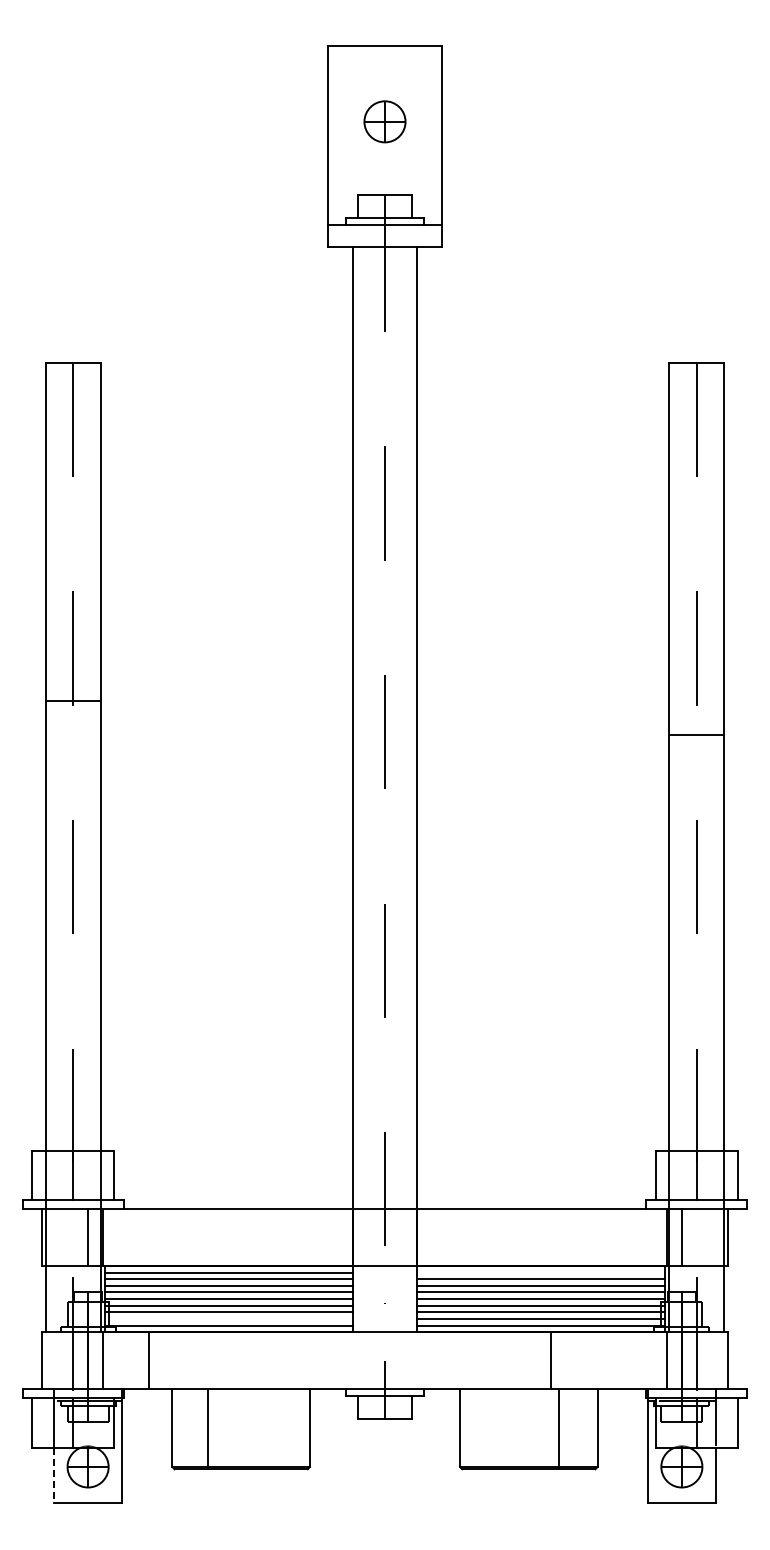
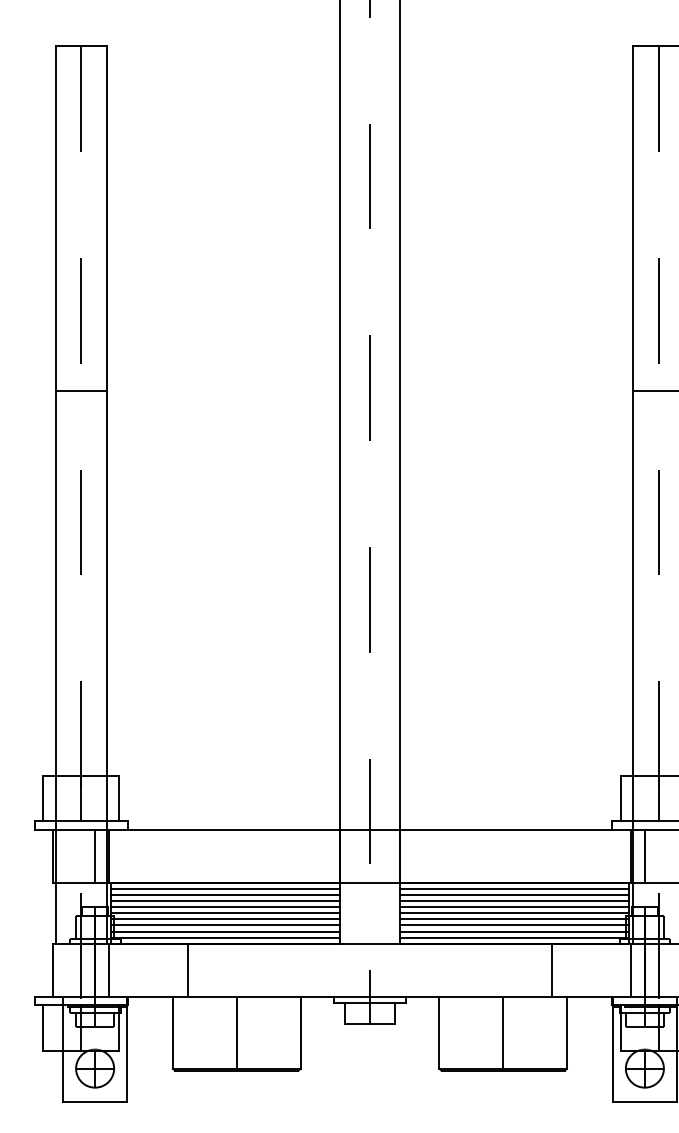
line: (72, 701) -> (80, 391), moved
line: (540, 1272) -> (513, 888), added
line: (229, 1318) -> (226, 931), added
line: (148, 1360) -> (188, 970), moved
line: (551, 1360) -> (551, 970), moved
line: (208, 1429) -> (237, 1033), moved
line: (558, 1429) -> (502, 1033), moved
line: (53, 1475) -> (63, 1076), dashed -> solid

